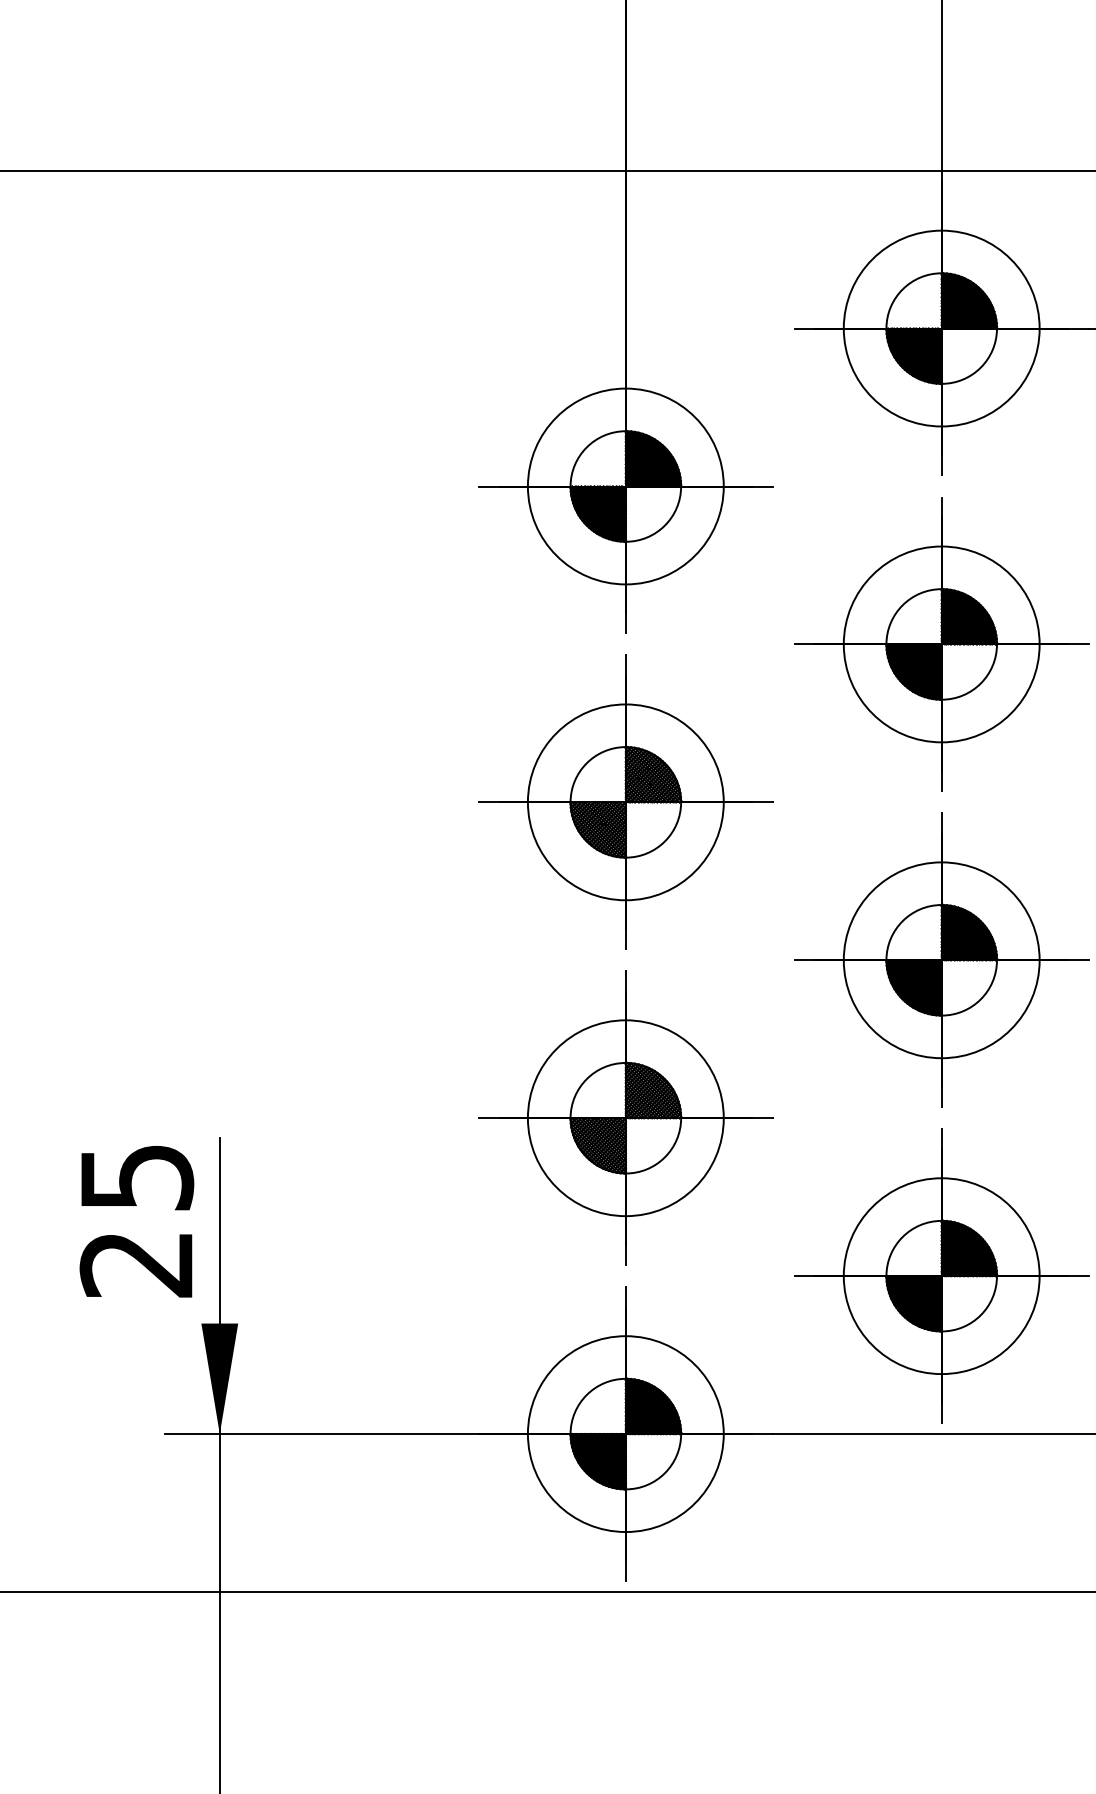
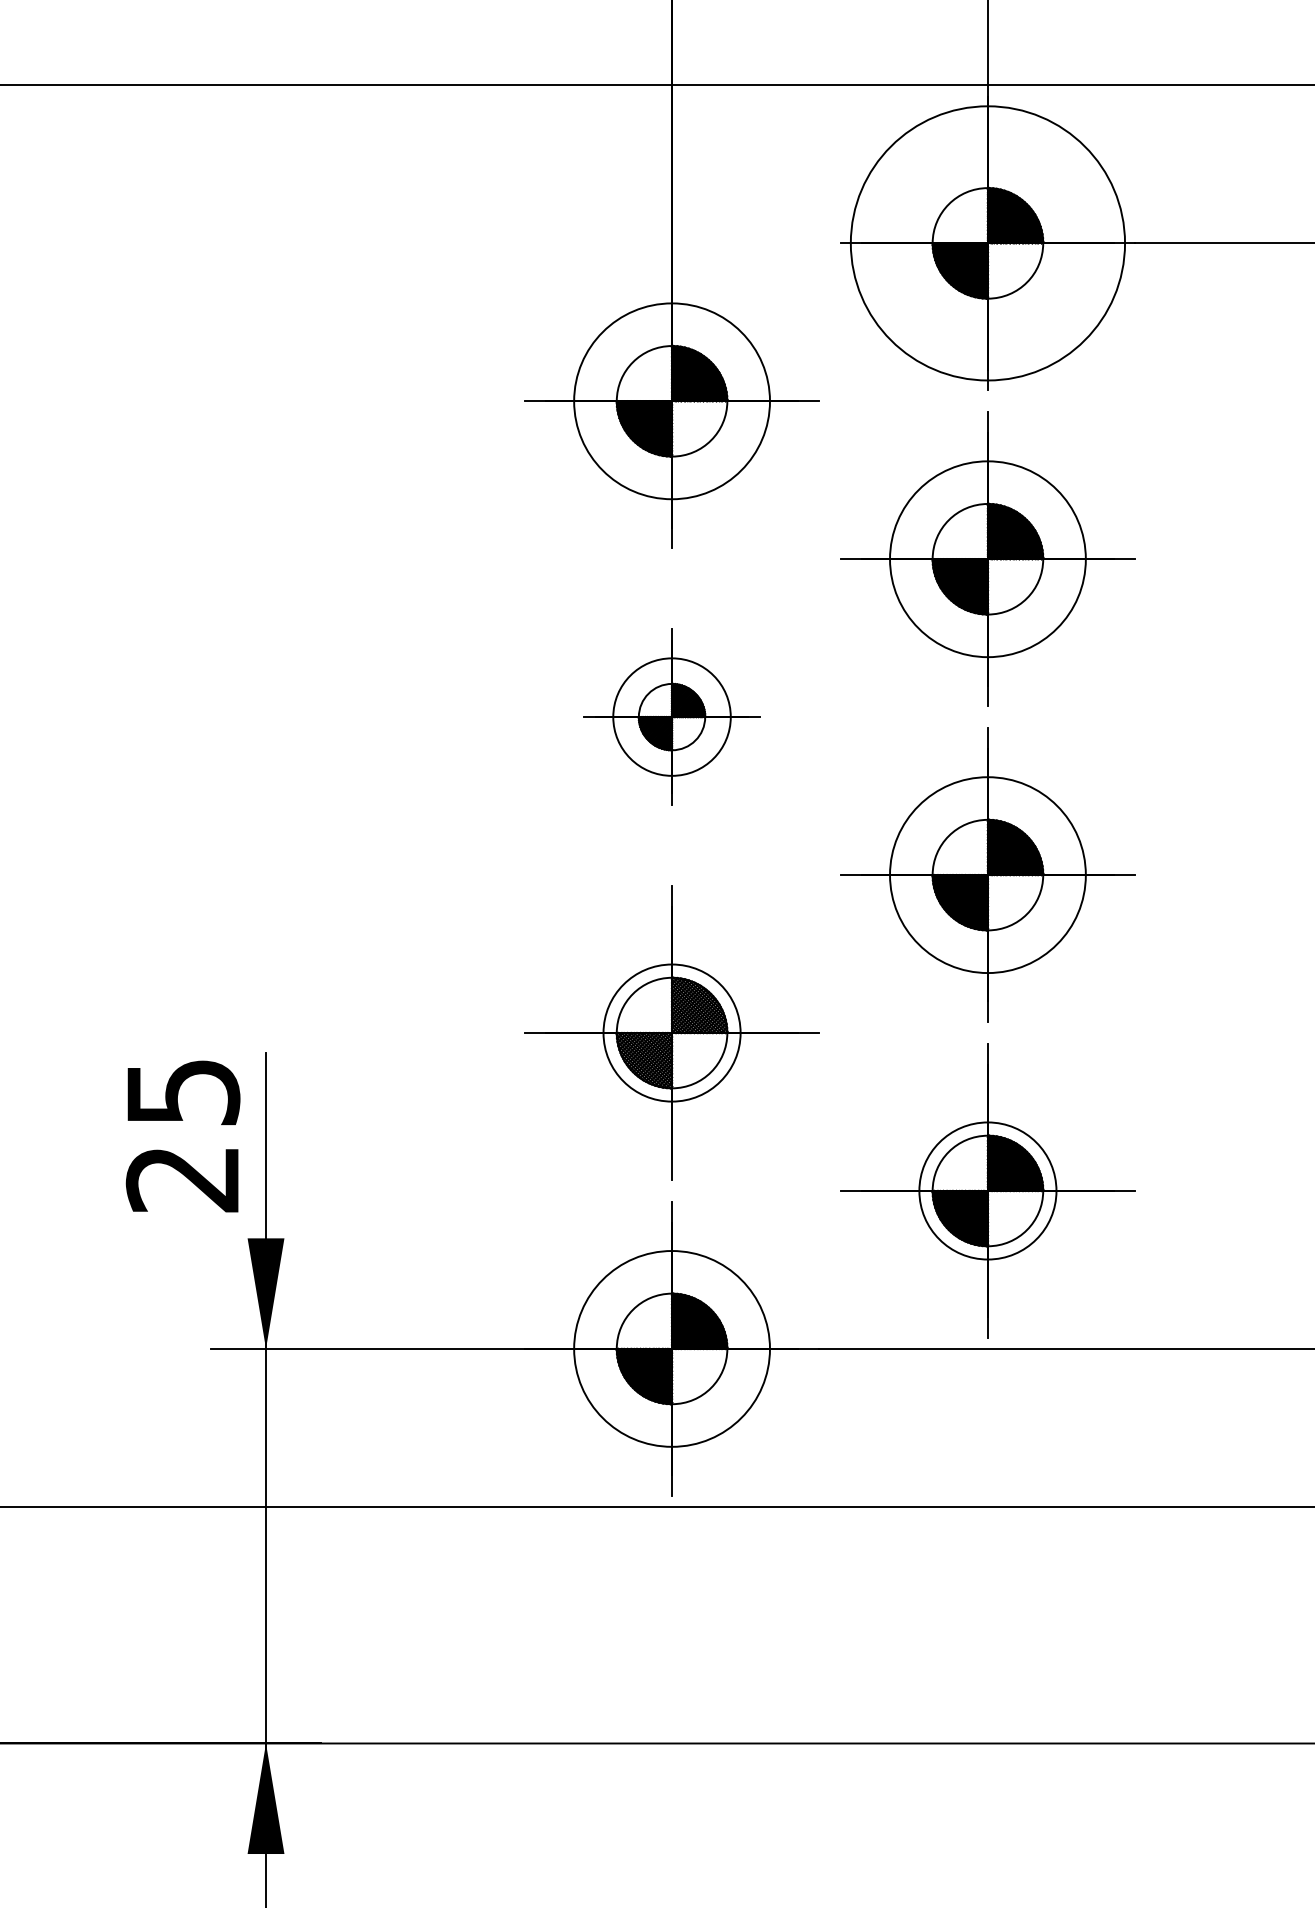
circle: (941, 328) -> (987, 243), size x1.4
part: (625, 801) -> (671, 716), size x0.6
circle: (625, 1117) -> (671, 1032), size x0.7
circle: (941, 1275) -> (987, 1190), size x0.7

